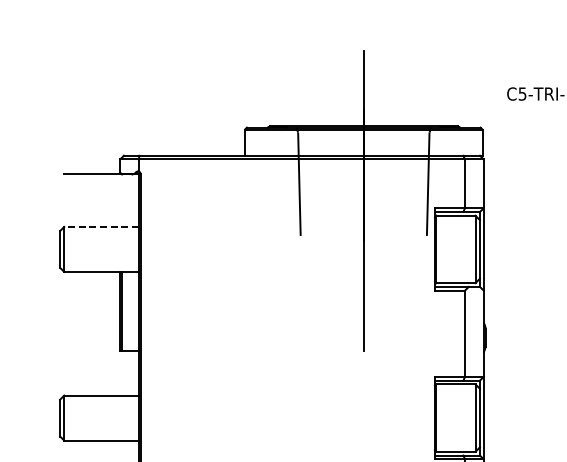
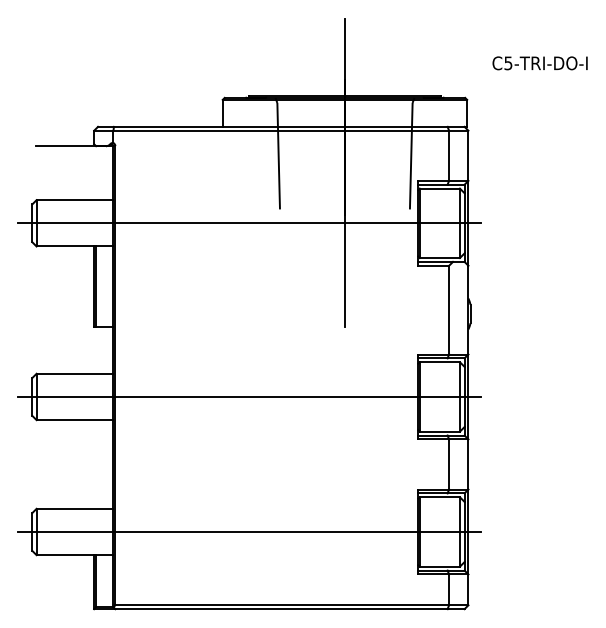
line: (101, 227) -> (74, 200), dashed -> solid
line: (271, 249) -> (249, 223), added
line: (271, 417) -> (249, 396), added

